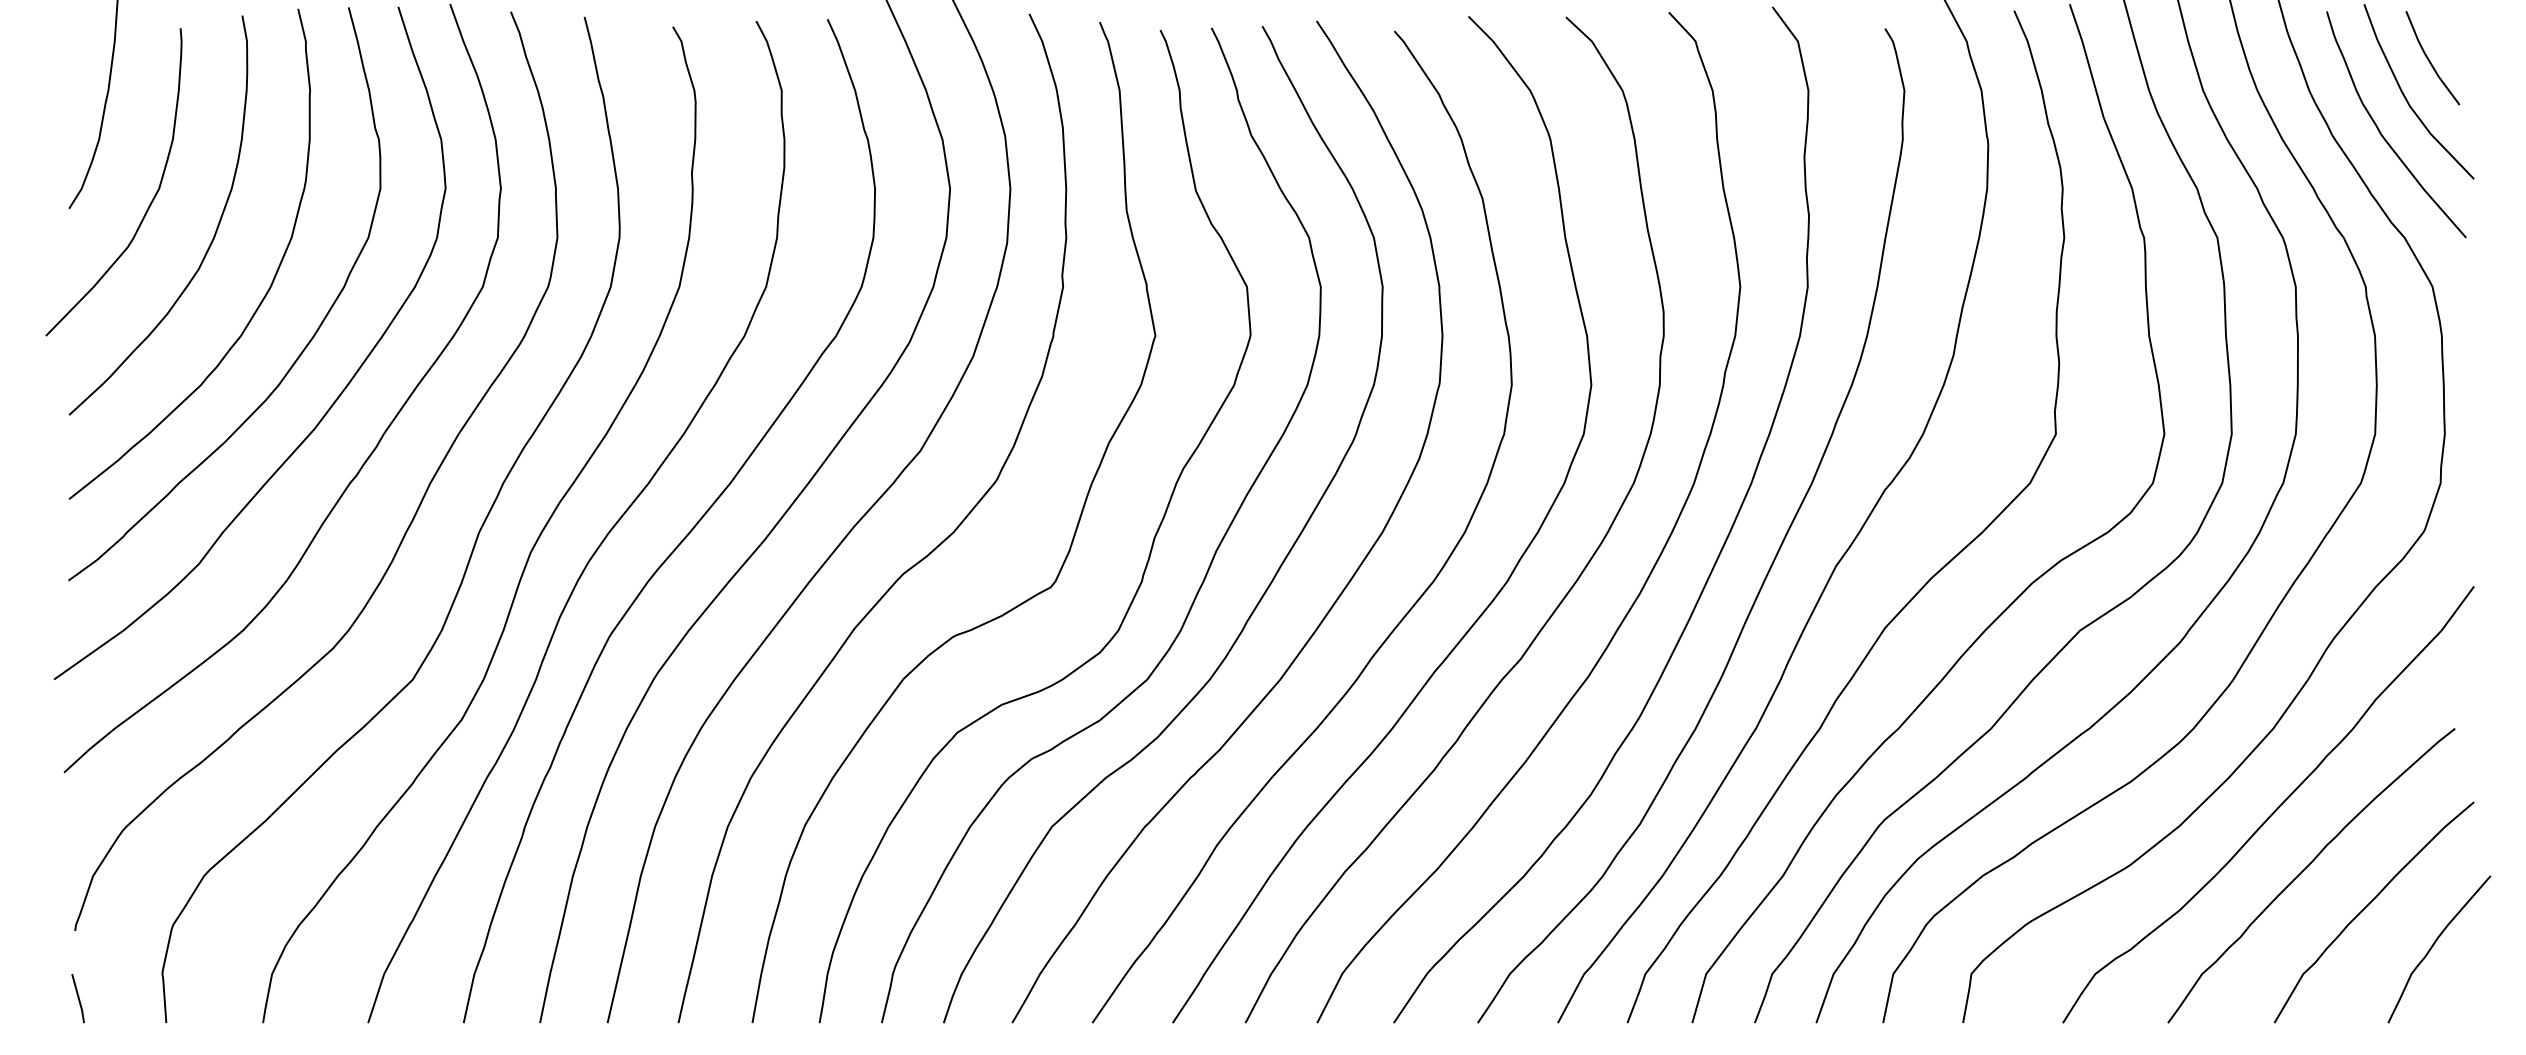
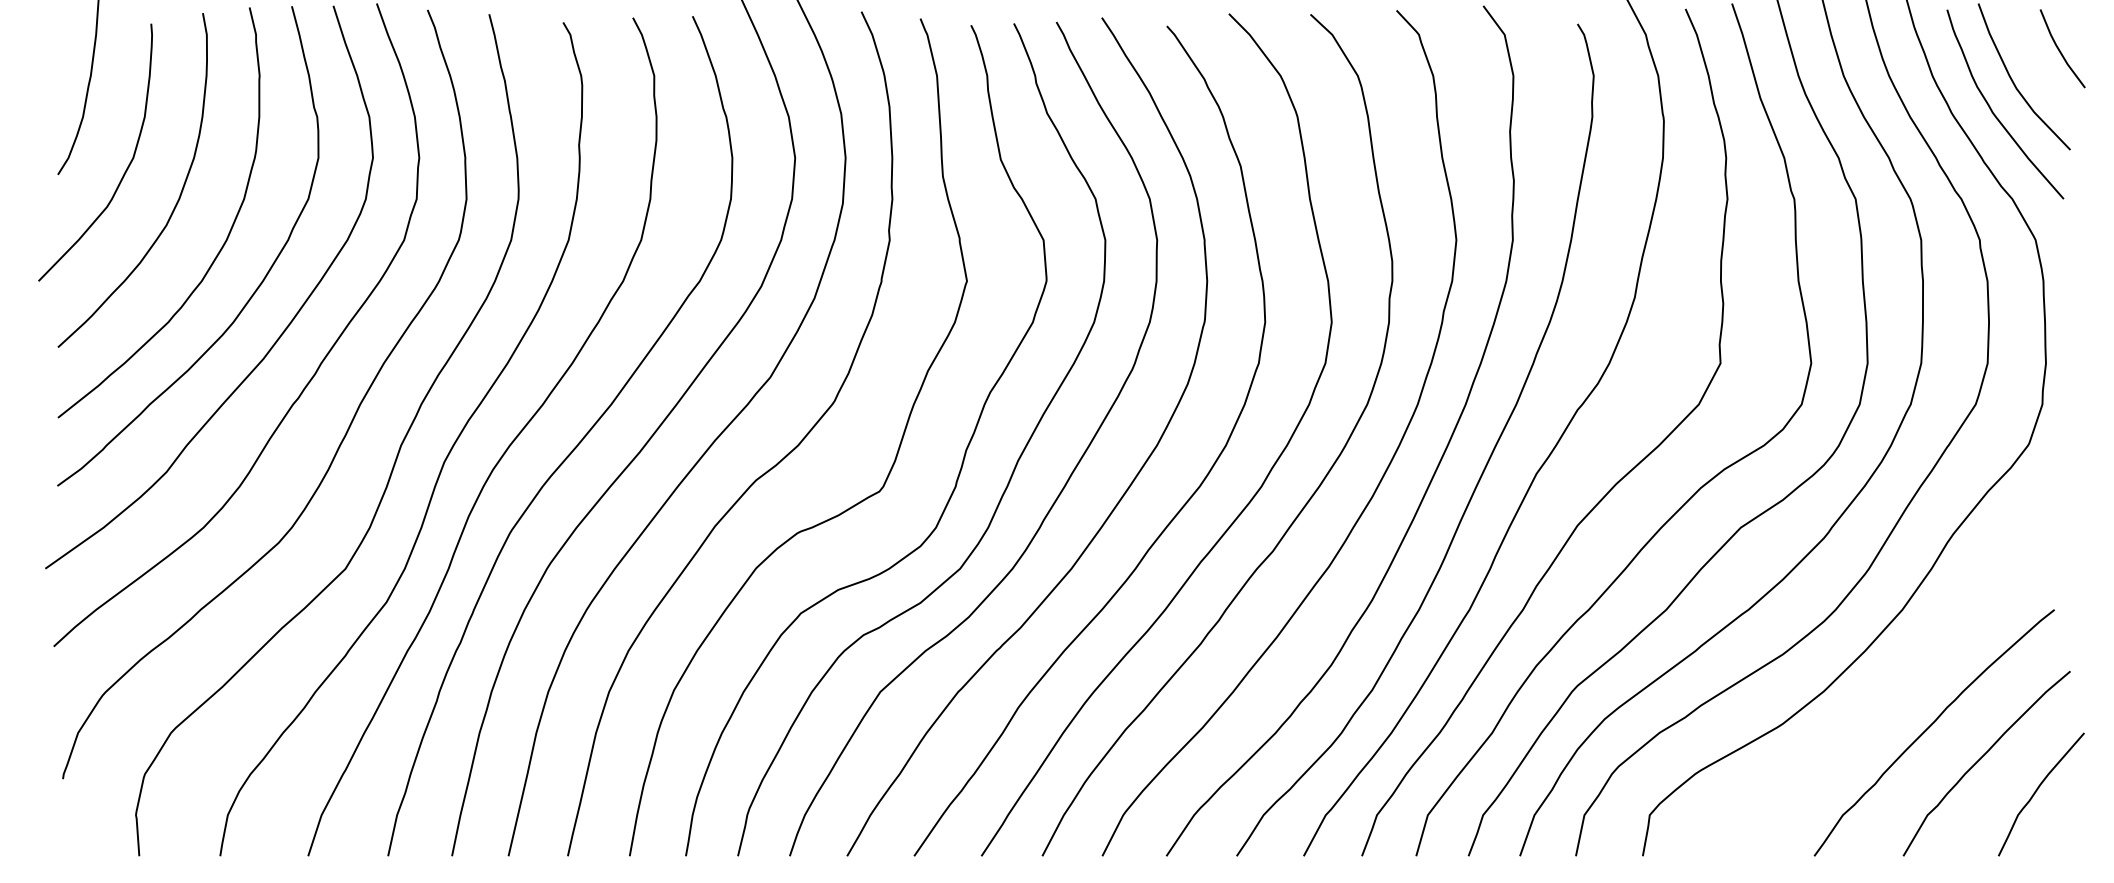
line: (2430, 60) -> (2060, 50), moved
curve: (2274, 810) -> (1903, 678), removed
line: (77, 998) -> (64, 835), removed

